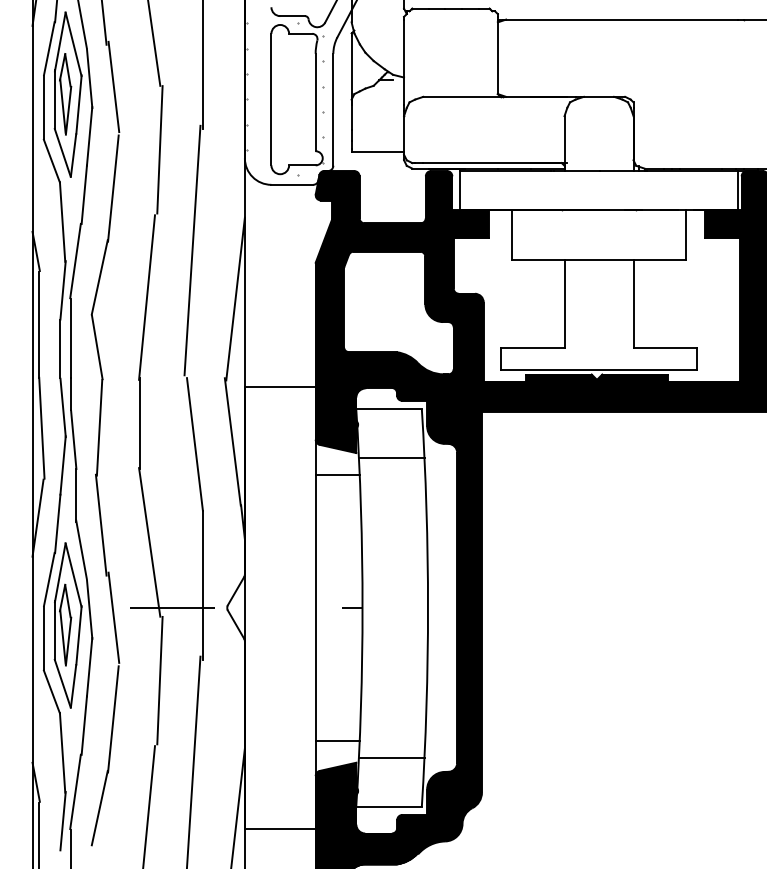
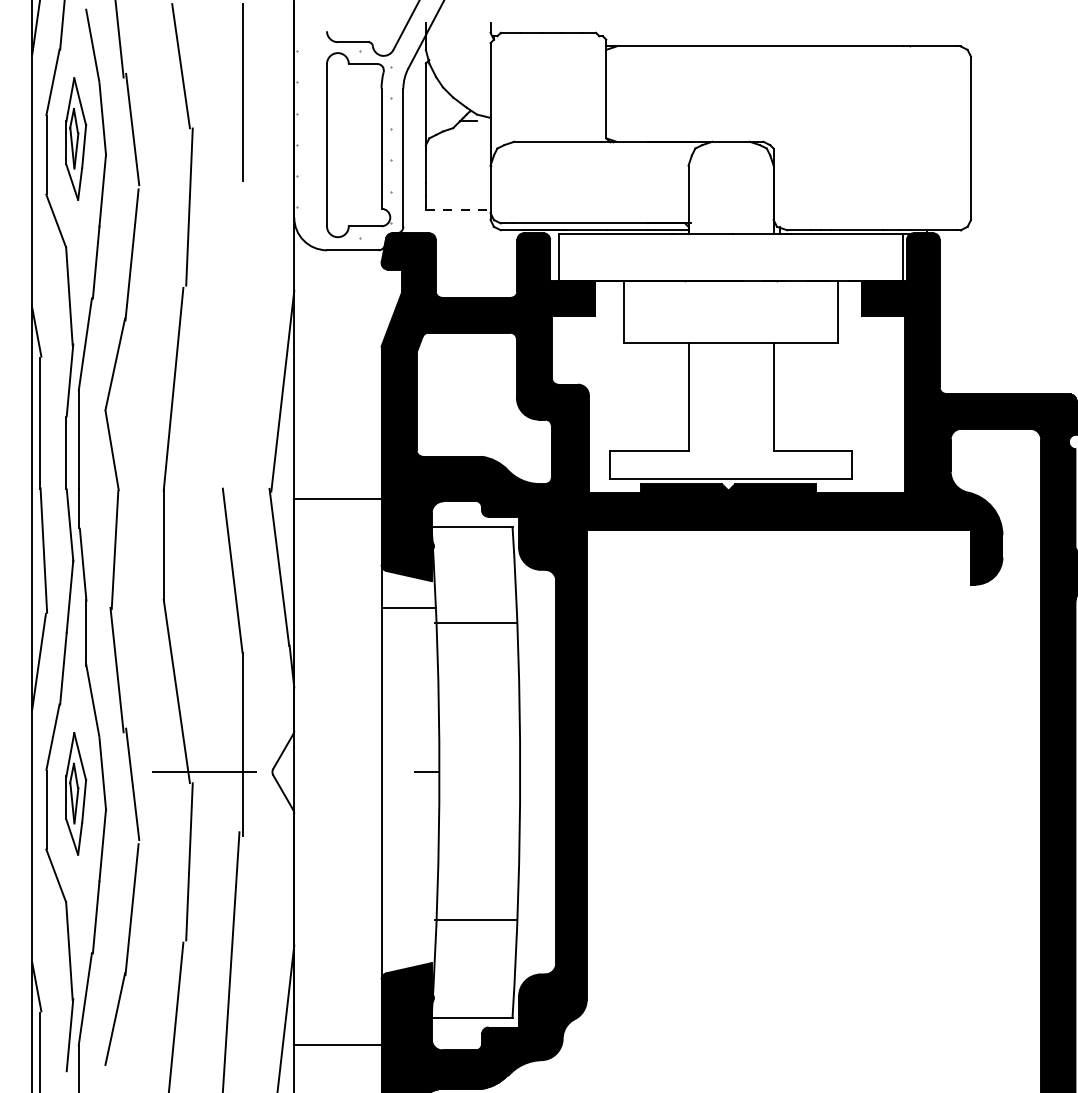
part: (67, 94) -> (75, 138), size x0.6
line: (378, 151) -> (458, 209), solid -> dashed
line: (192, 250) -> (229, 331), removed
line: (391, 457) -> (474, 622), moved
part: (67, 625) -> (75, 793), size x0.6
line: (337, 740) -> (408, 935), removed
line: (391, 758) -> (474, 919), moved

